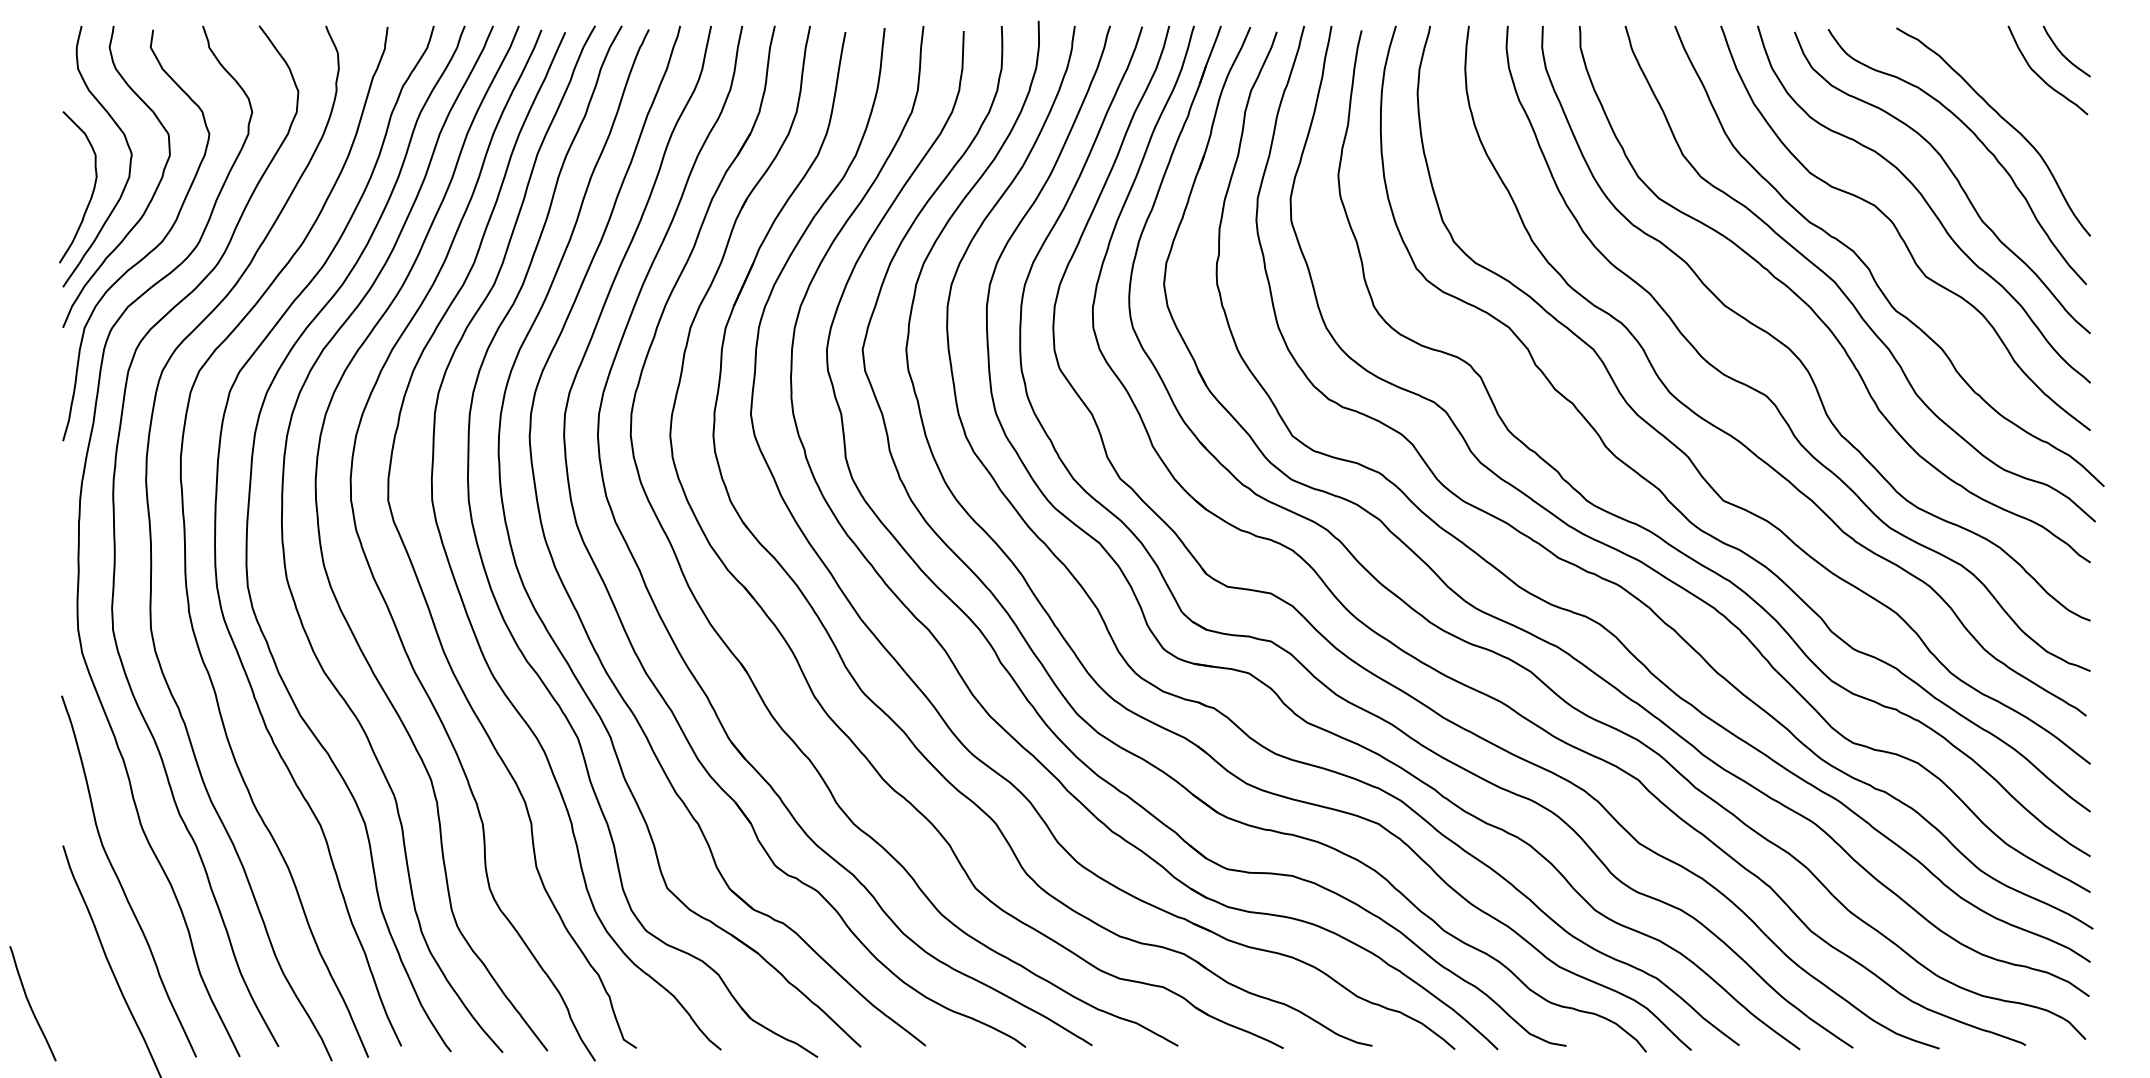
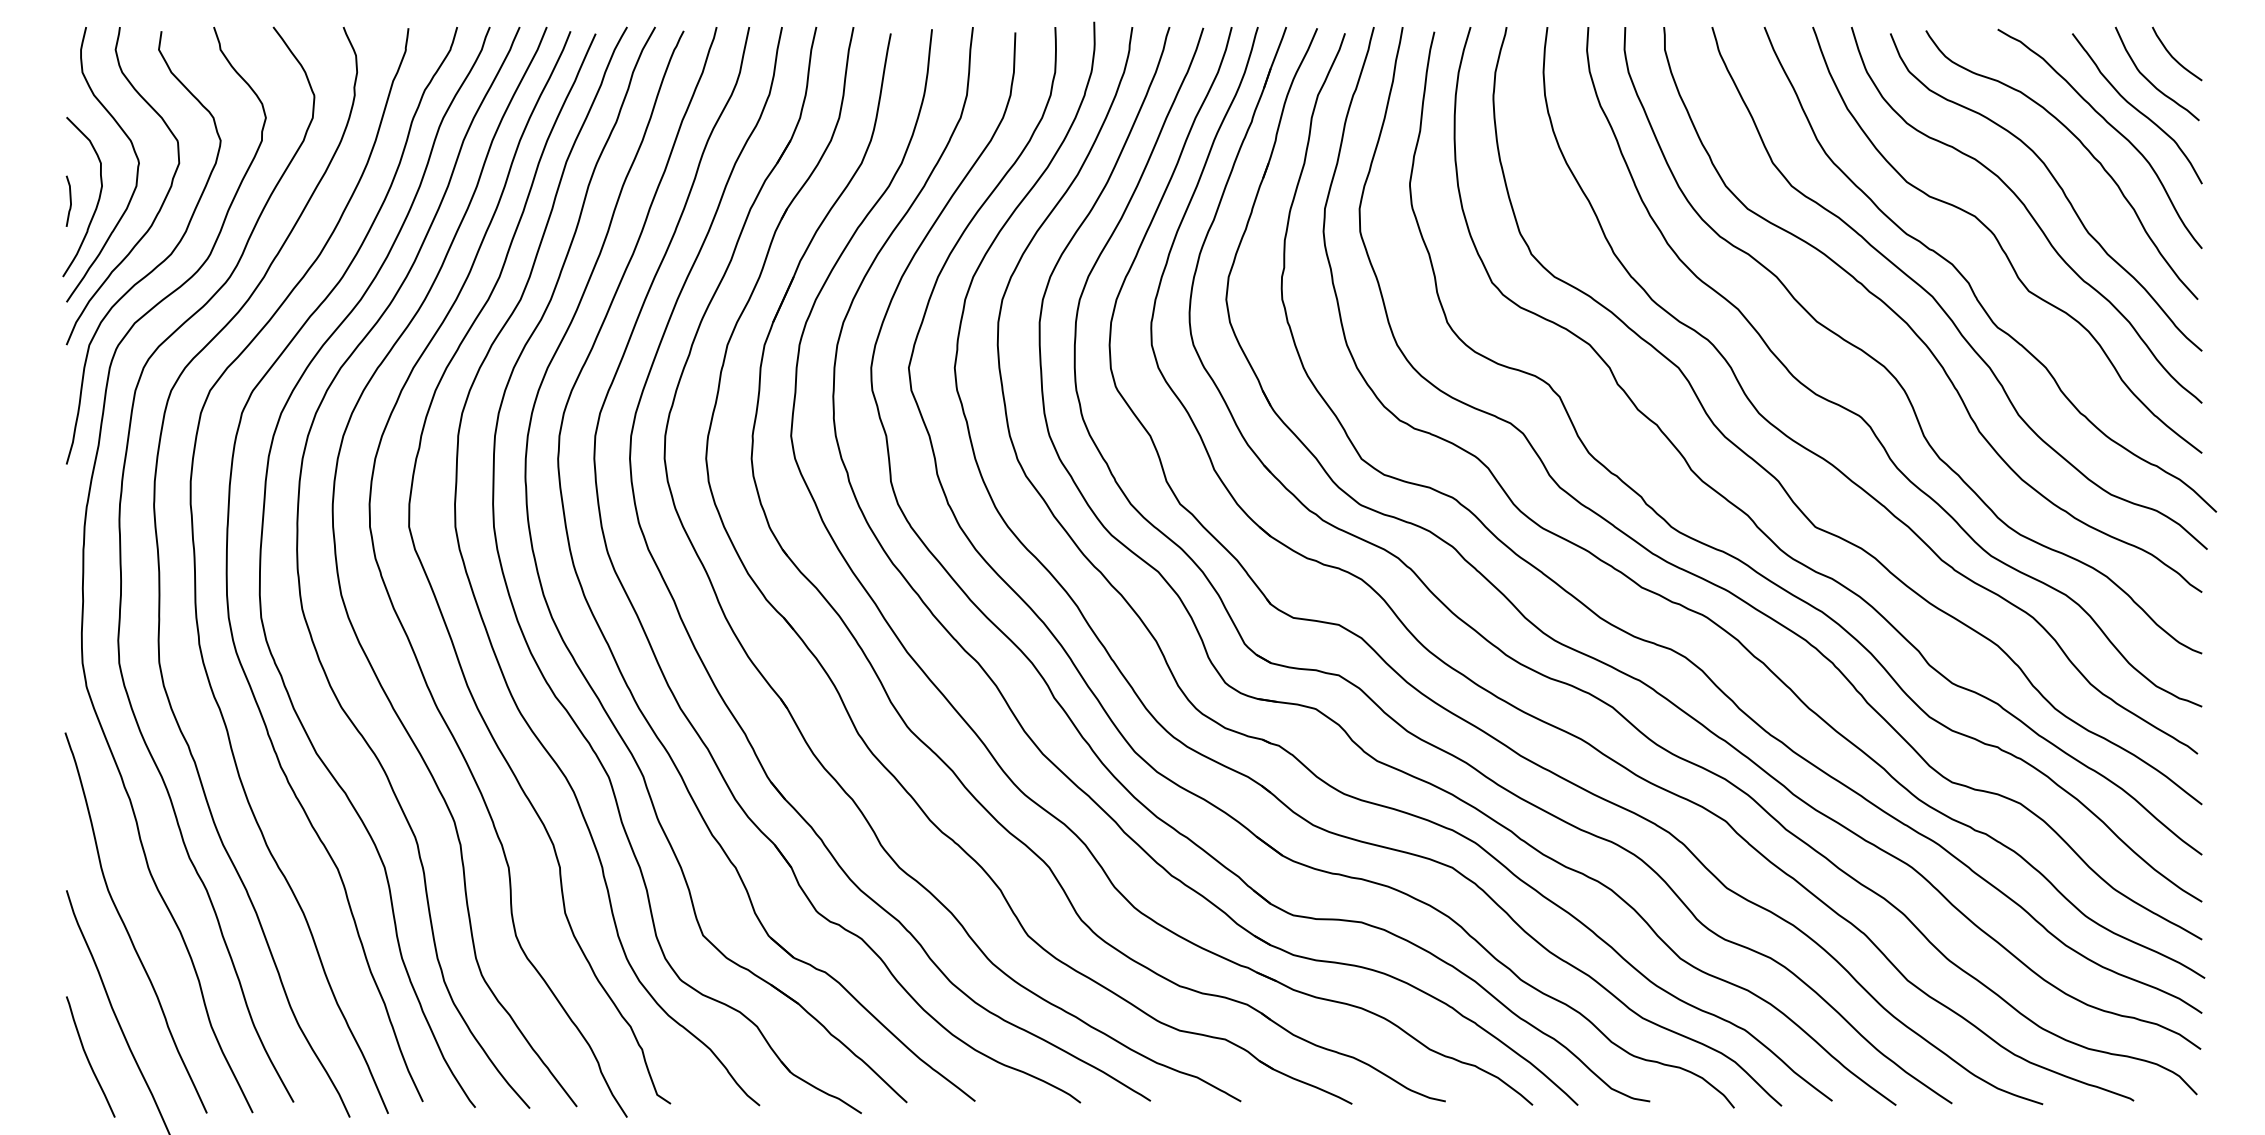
curve: (2028, 103) -> (2136, 108), added
curve: (66, 191) -> (70, 201), added
curve: (30, 1003) -> (88, 1056), moved

